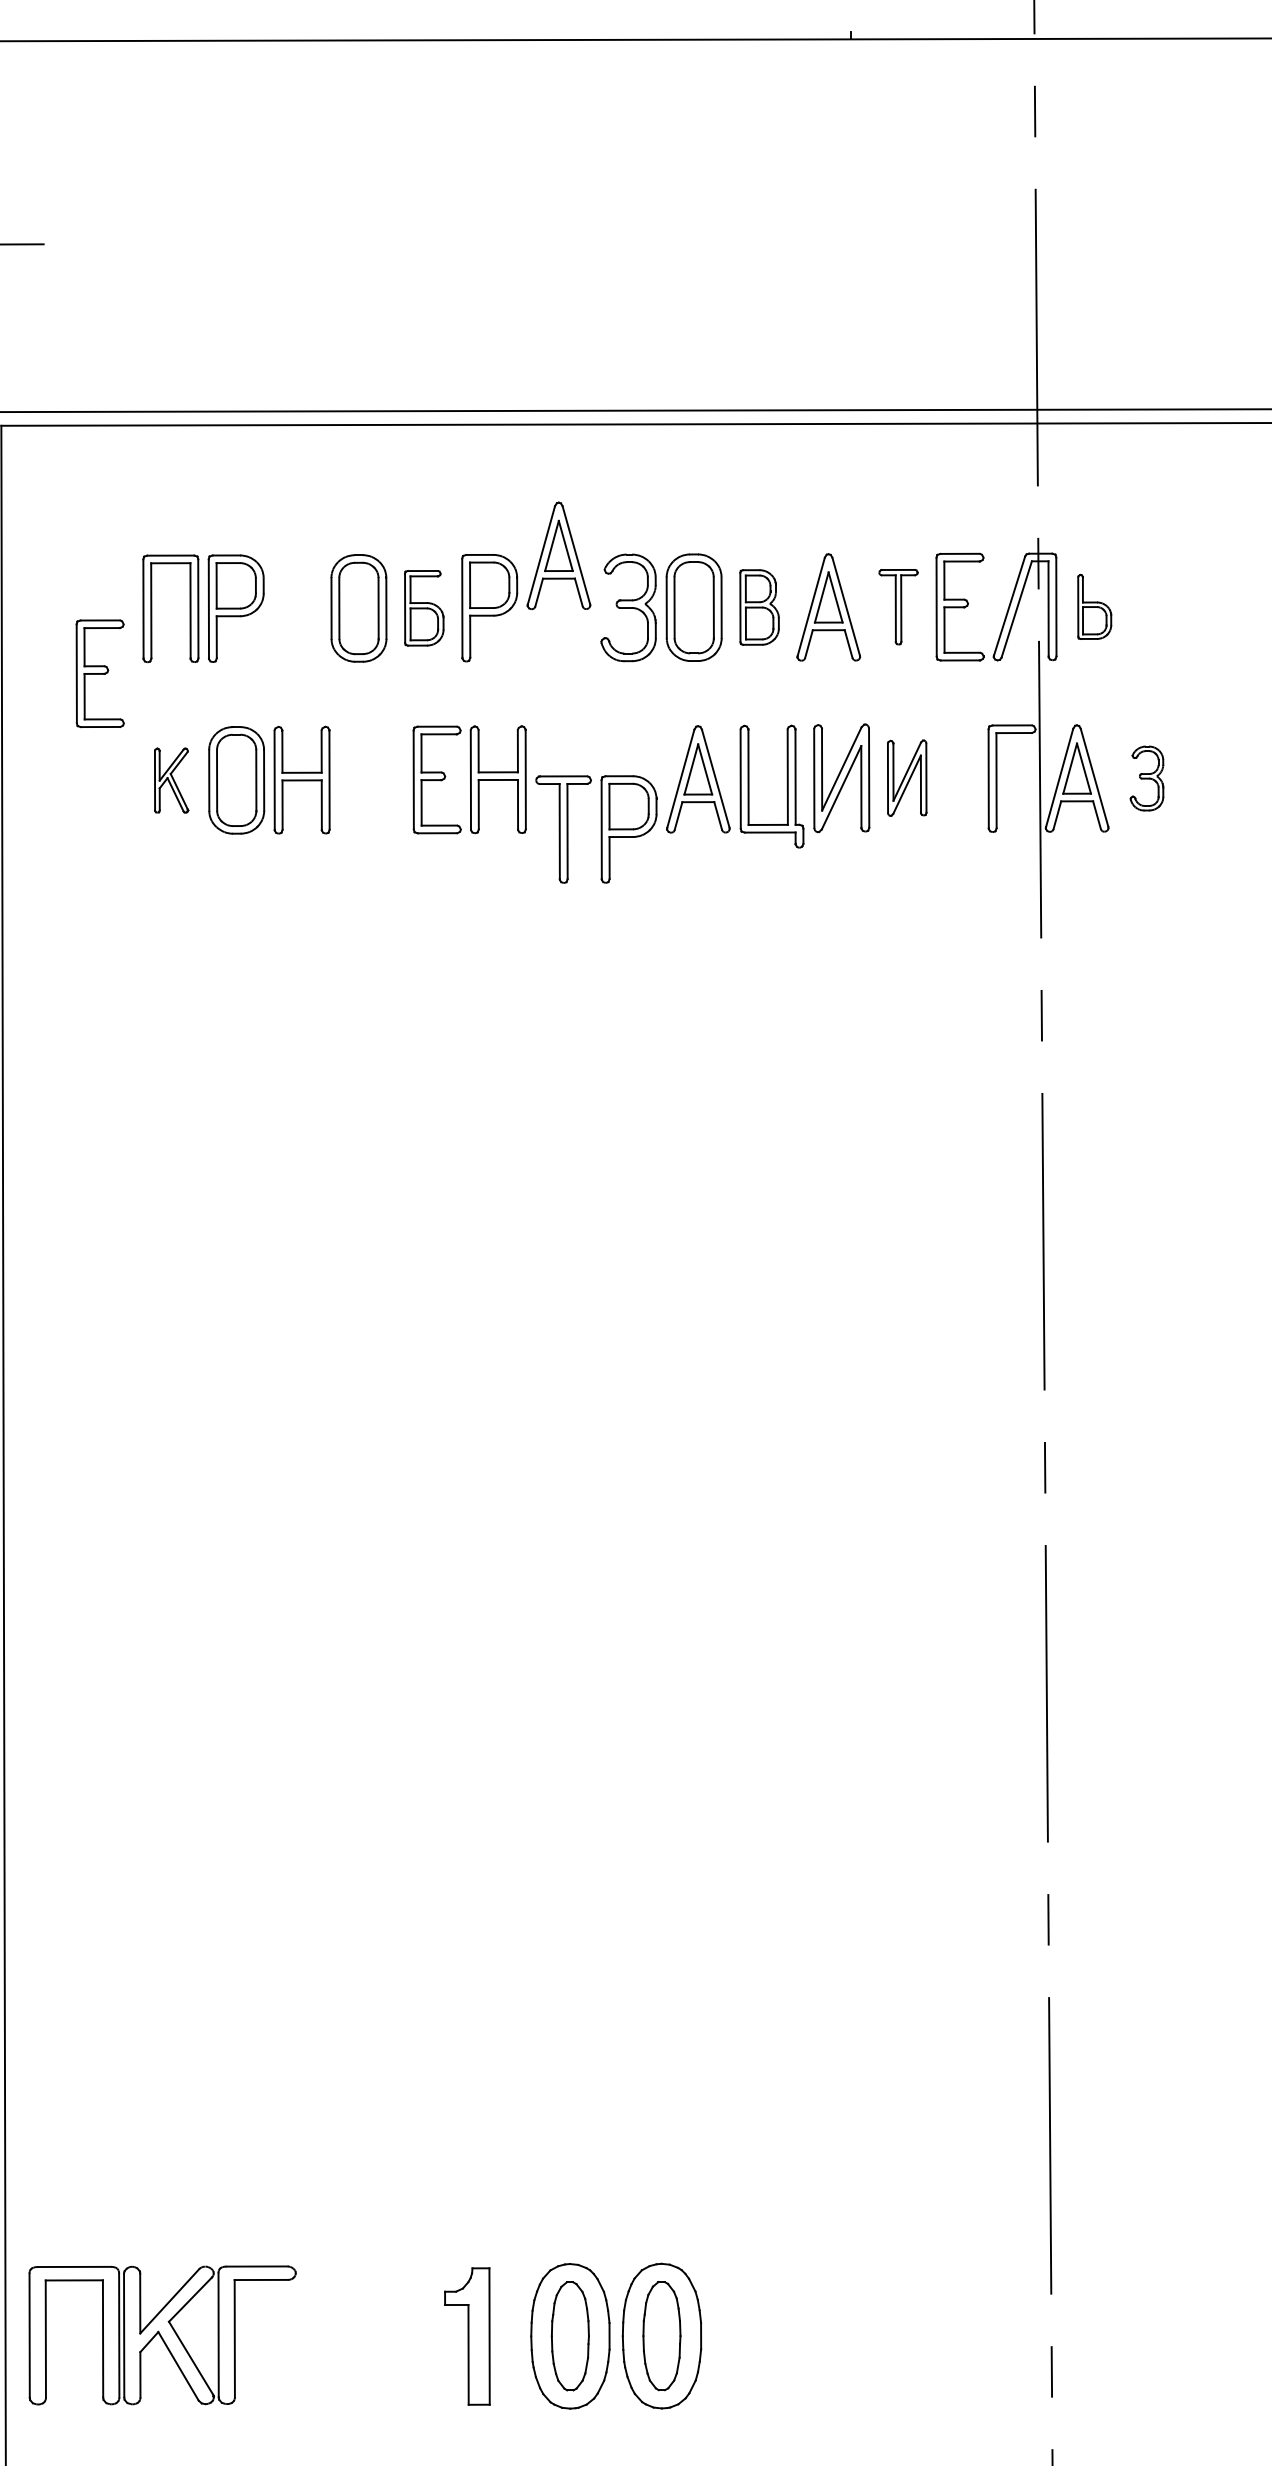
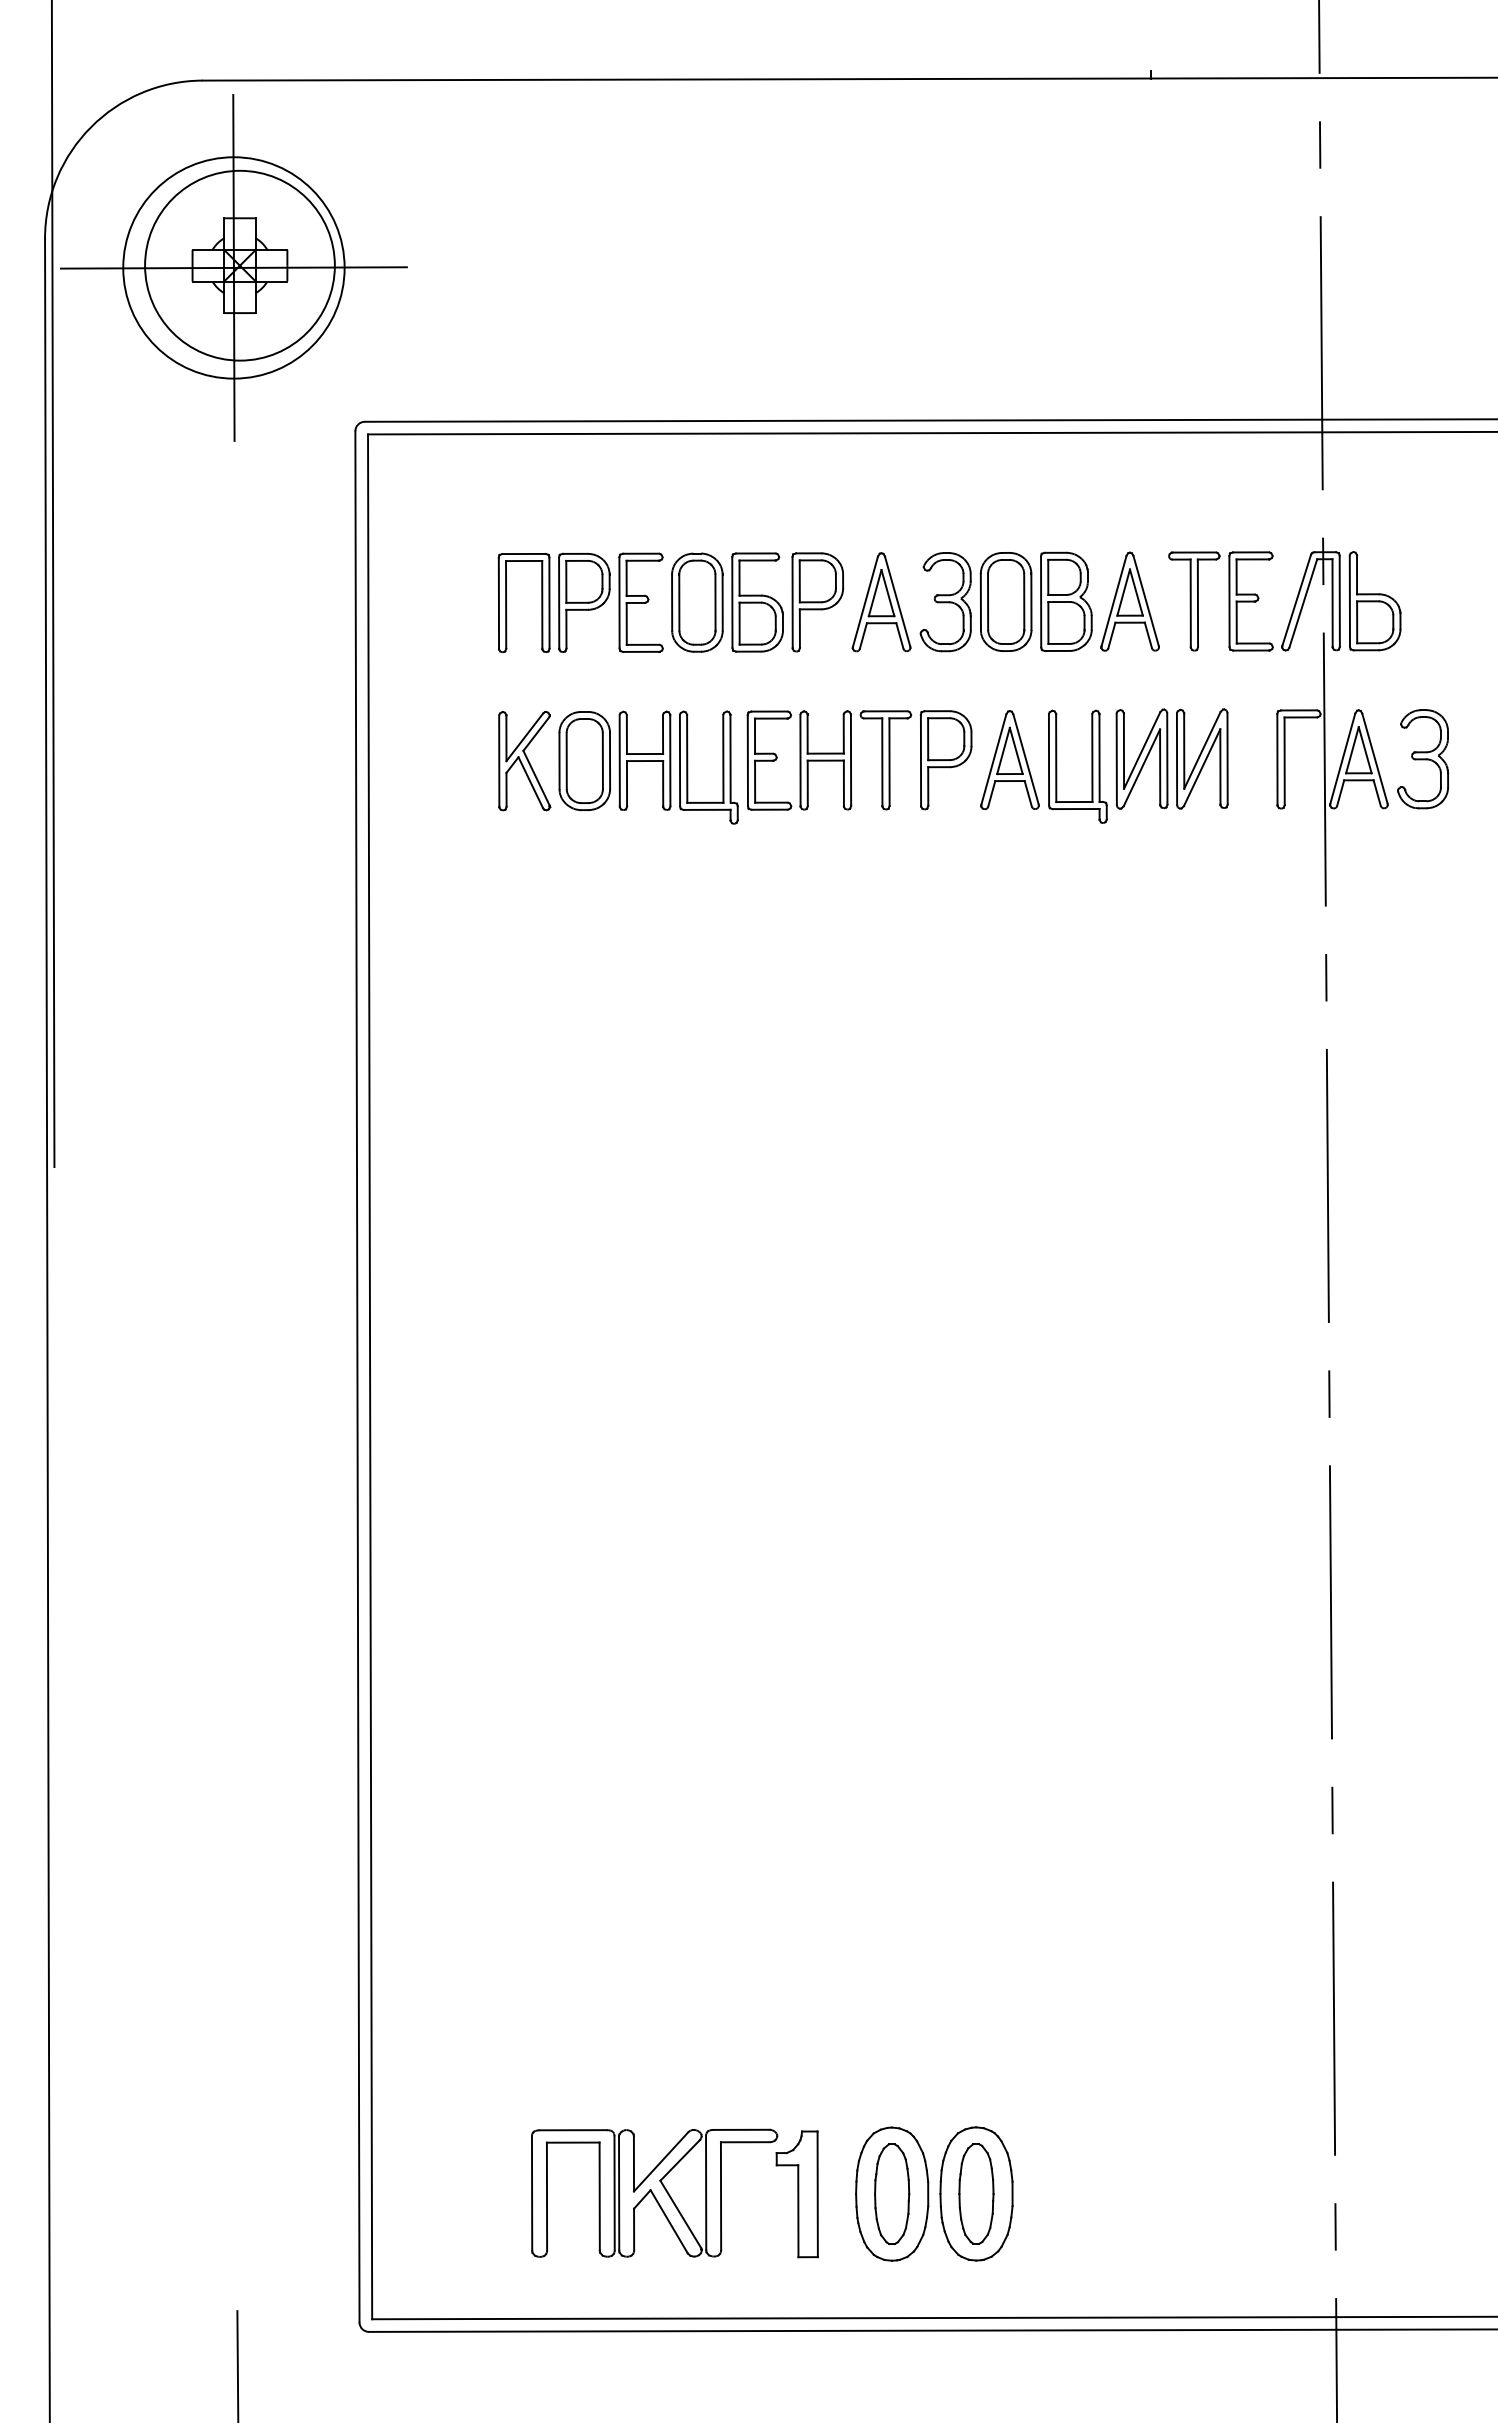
part: (558, 556) -> (881, 602), moved
part: (759, 607) -> (1066, 601), size x1.43
part: (898, 607) -> (1194, 601), size x1.43
part: (1094, 607) -> (1374, 601), size x1.67
part: (424, 608) -> (757, 602), size x1.43
part: (99, 673) -> (640, 602), moved
part: (907, 777) -> (1202, 758), size x1.43
part: (1147, 778) -> (1423, 759), size x1.67
part: (171, 780) -> (524, 761), size x1.67
part: (386, 787) -> (722, 767), added
part: (595, 829) -> (915, 760), moved
part: (162, 2334) -> (654, 2192), moved

